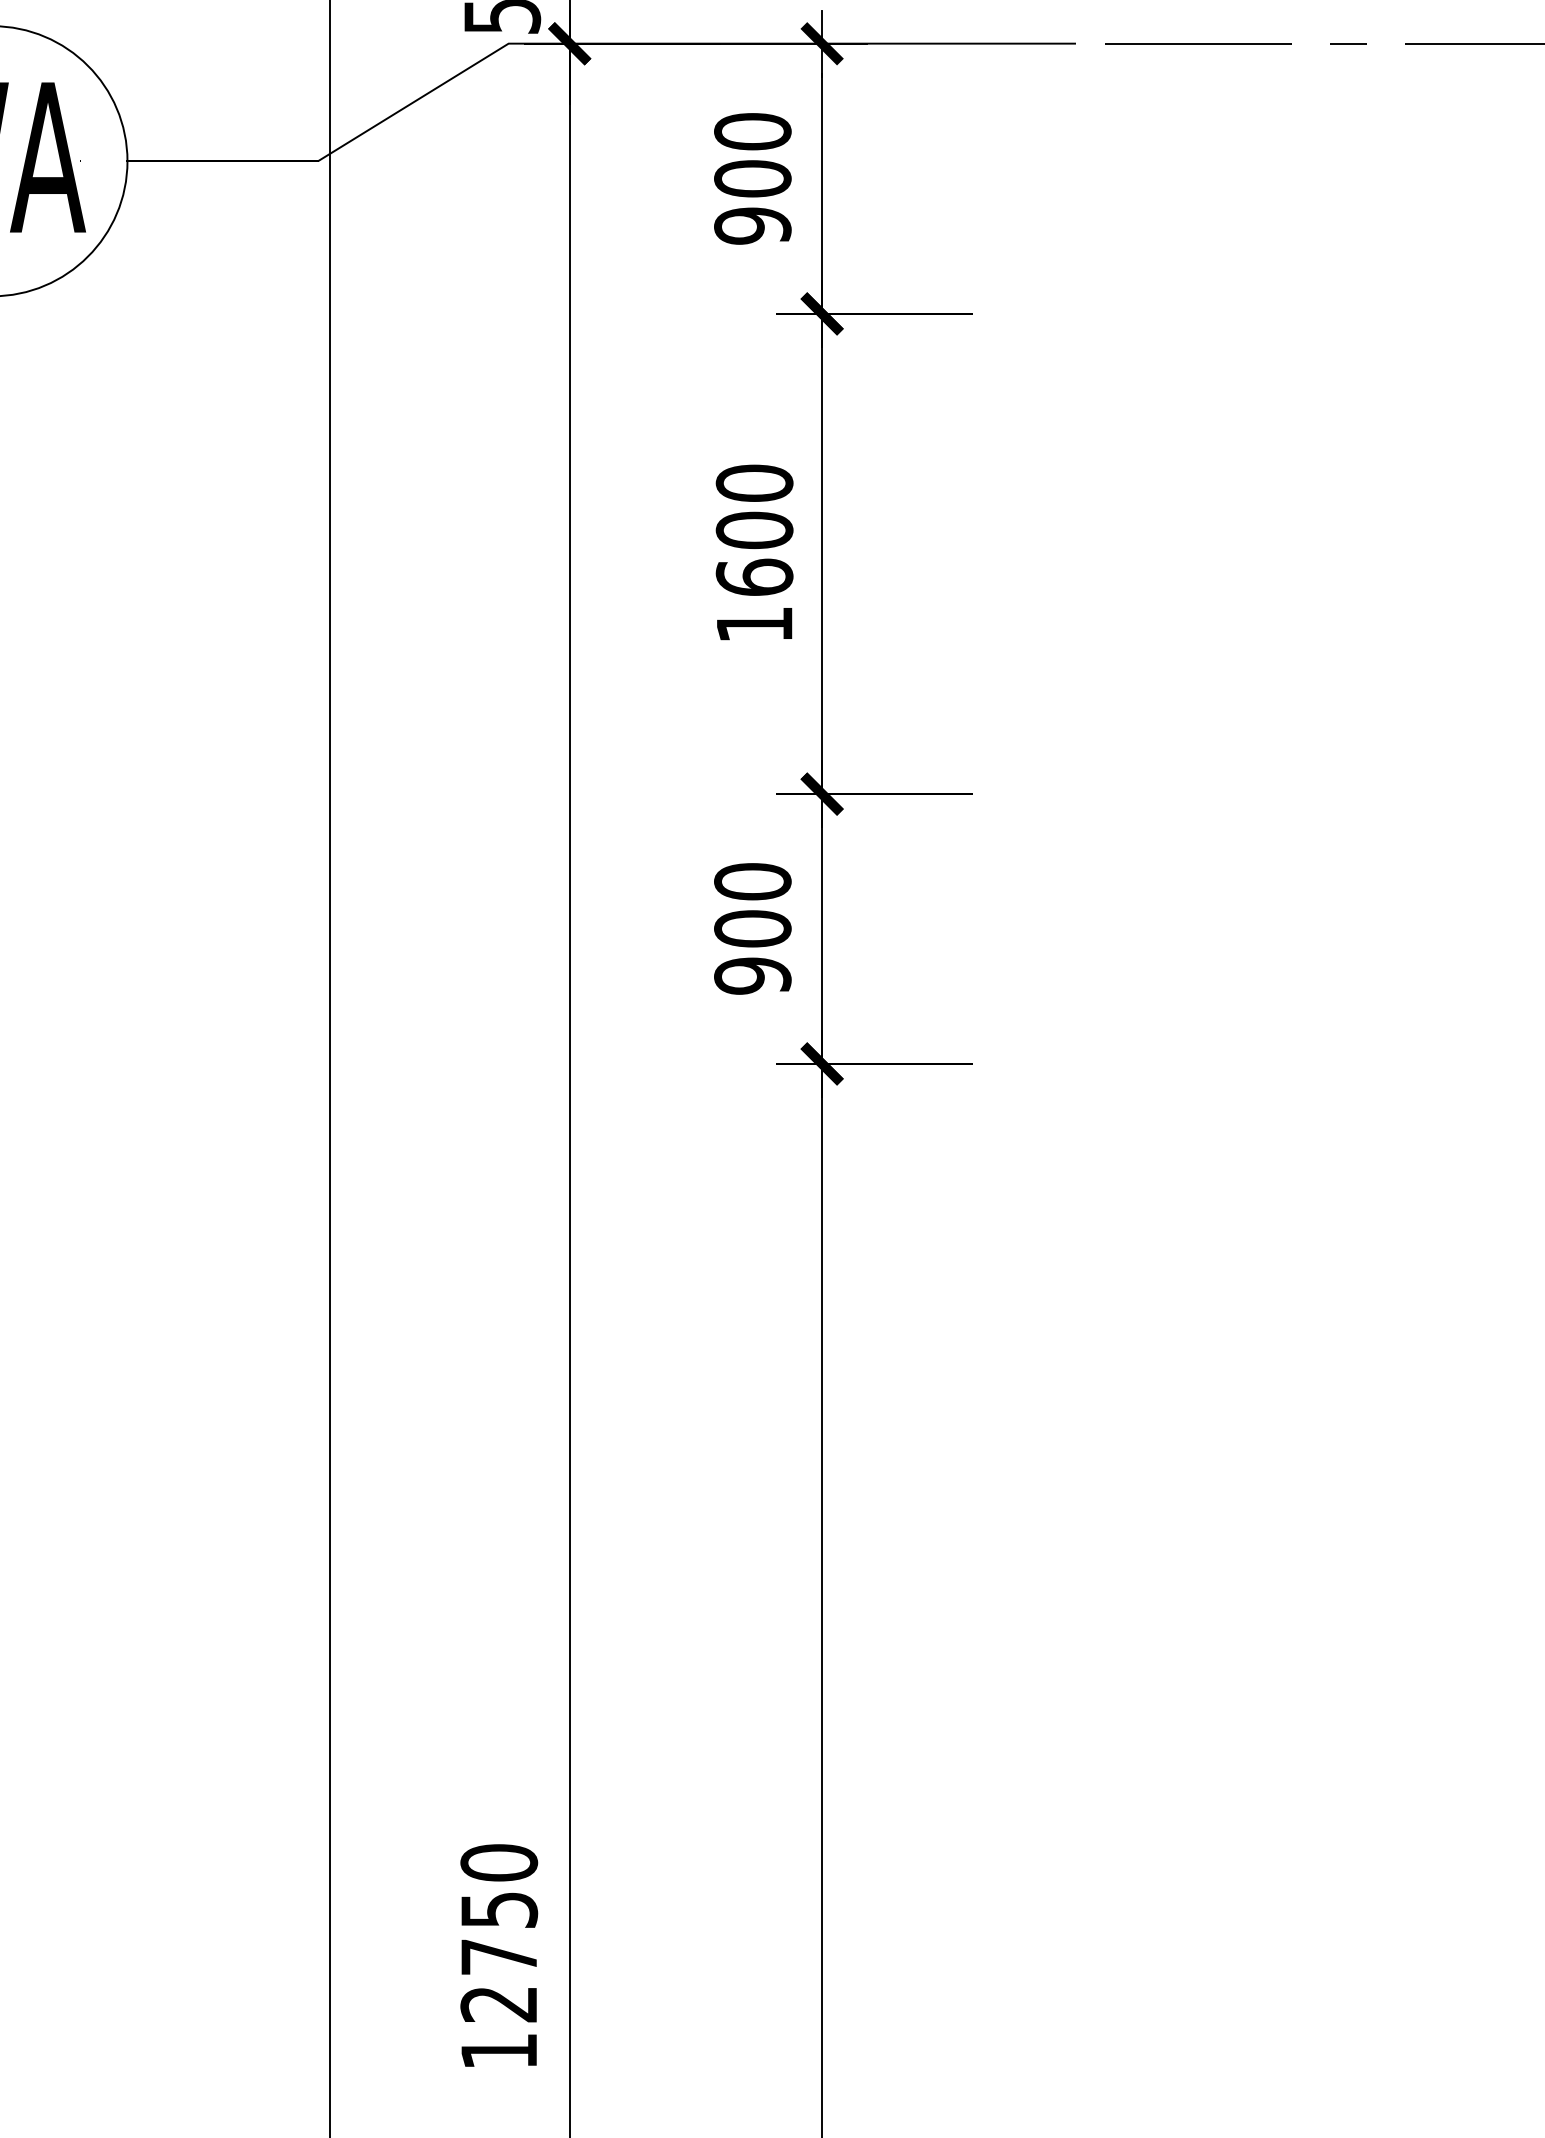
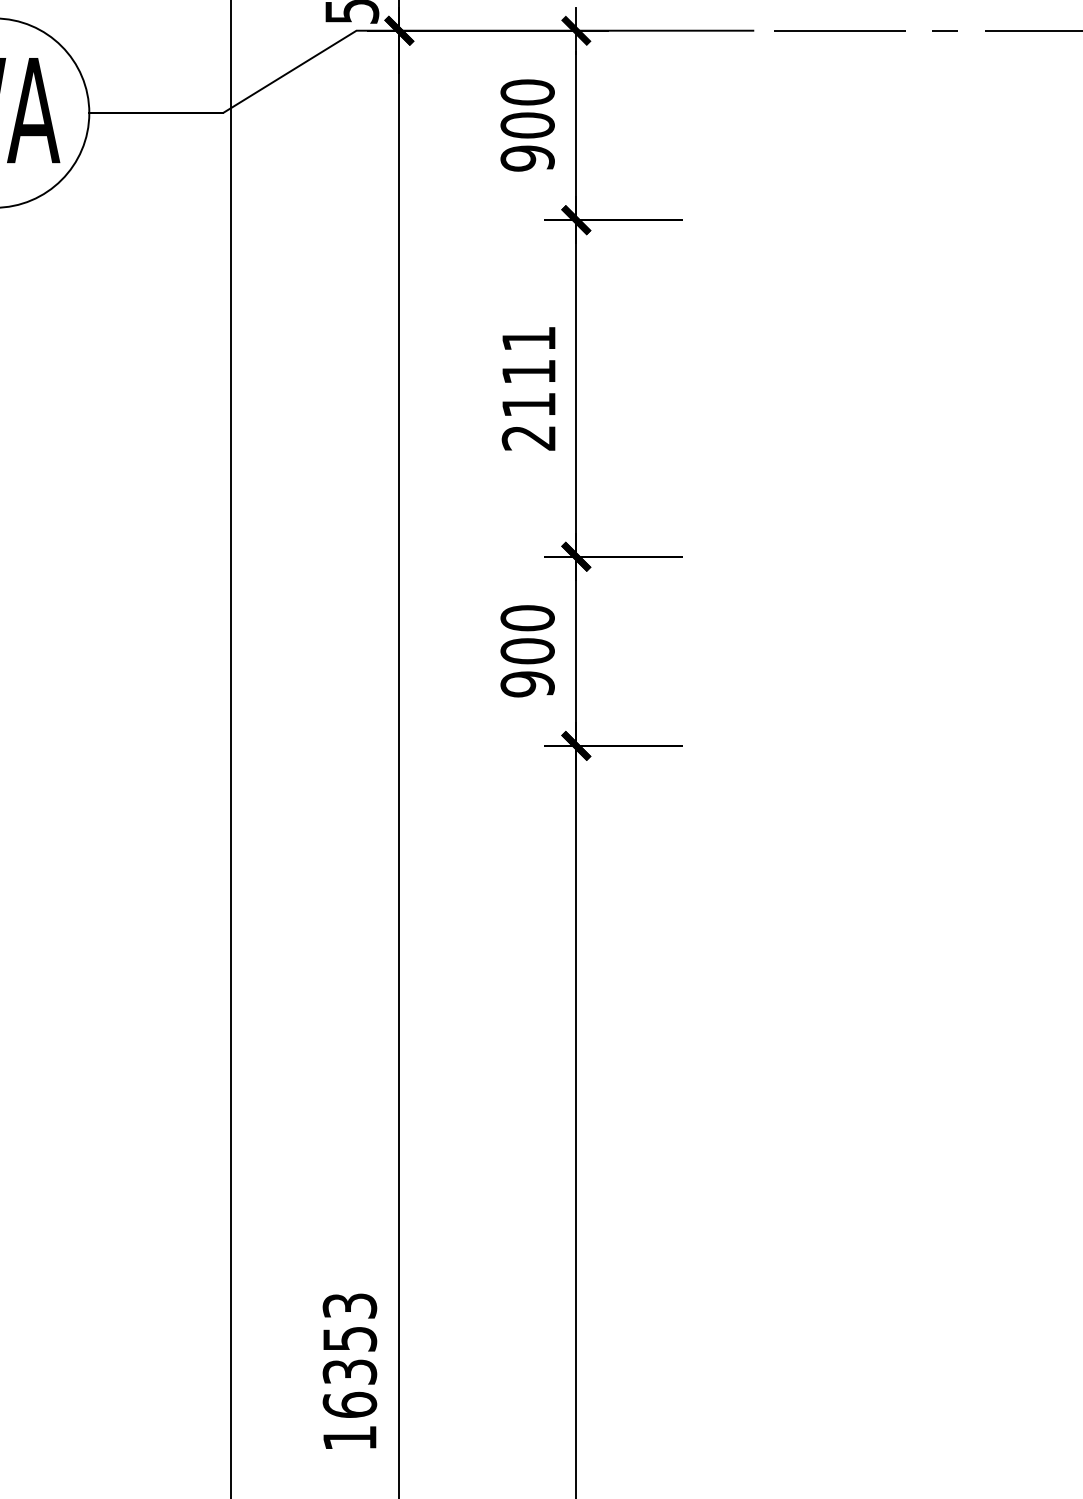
text: (753, 552) -> (528, 387), 1600 -> 2111
text: (498, 1933) -> (349, 1355), 12750 -> 16353

